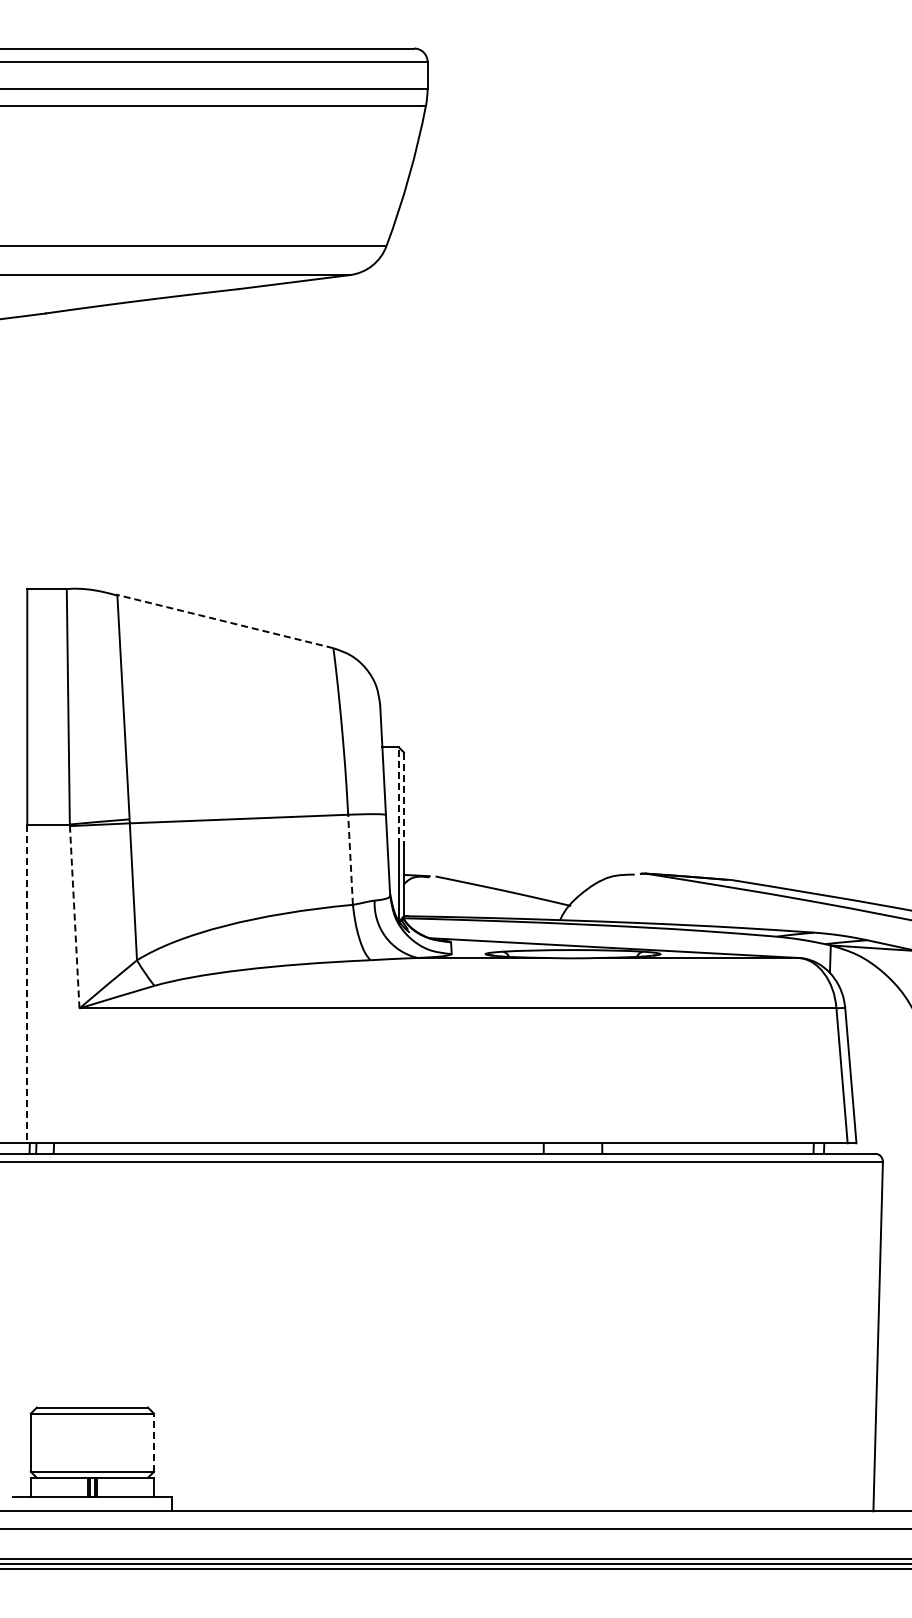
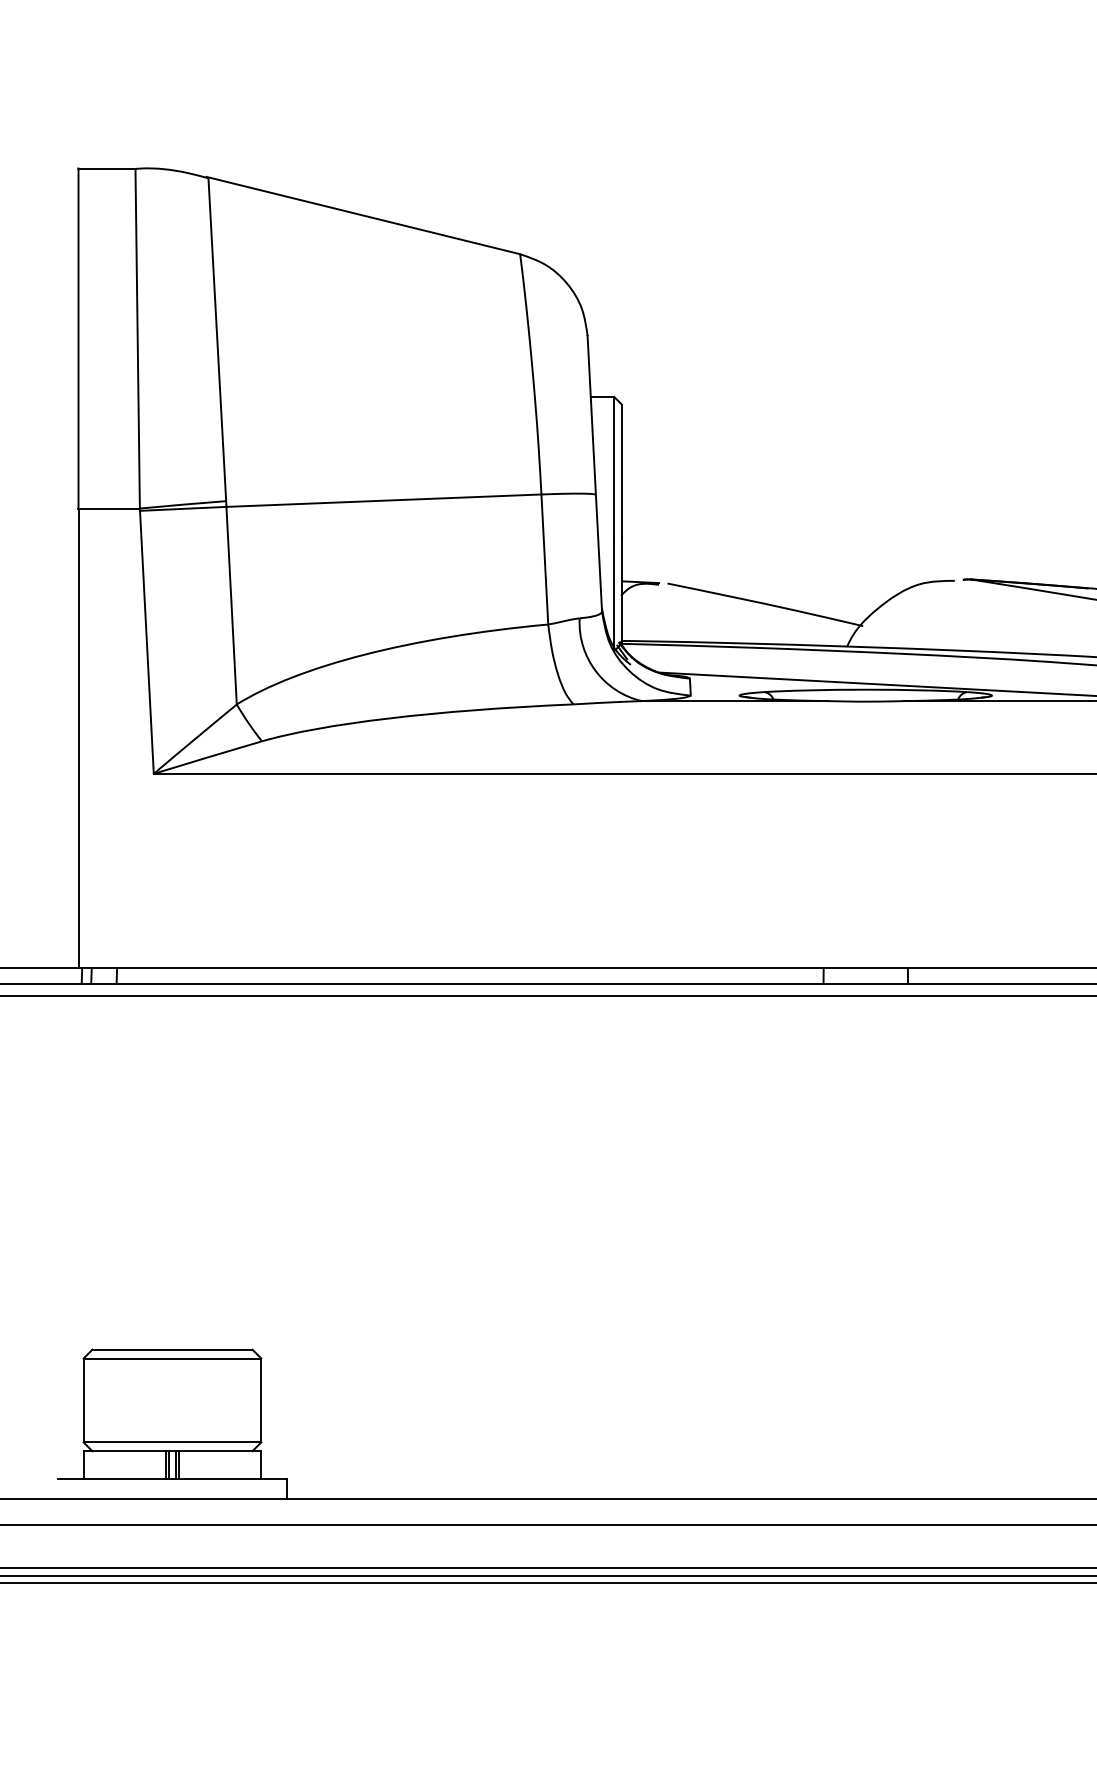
line: (224, 621) -> (362, 215), dashed -> solid
line: (398, 796) -> (614, 468), dashed -> solid
line: (404, 798) -> (622, 471), dashed -> solid
line: (350, 859) -> (544, 559), dashed -> solid
line: (74, 916) -> (146, 641), dashed -> solid
line: (27, 984) -> (78, 739), dashed -> solid
line: (154, 1442) -> (262, 1400), dashed -> solid

